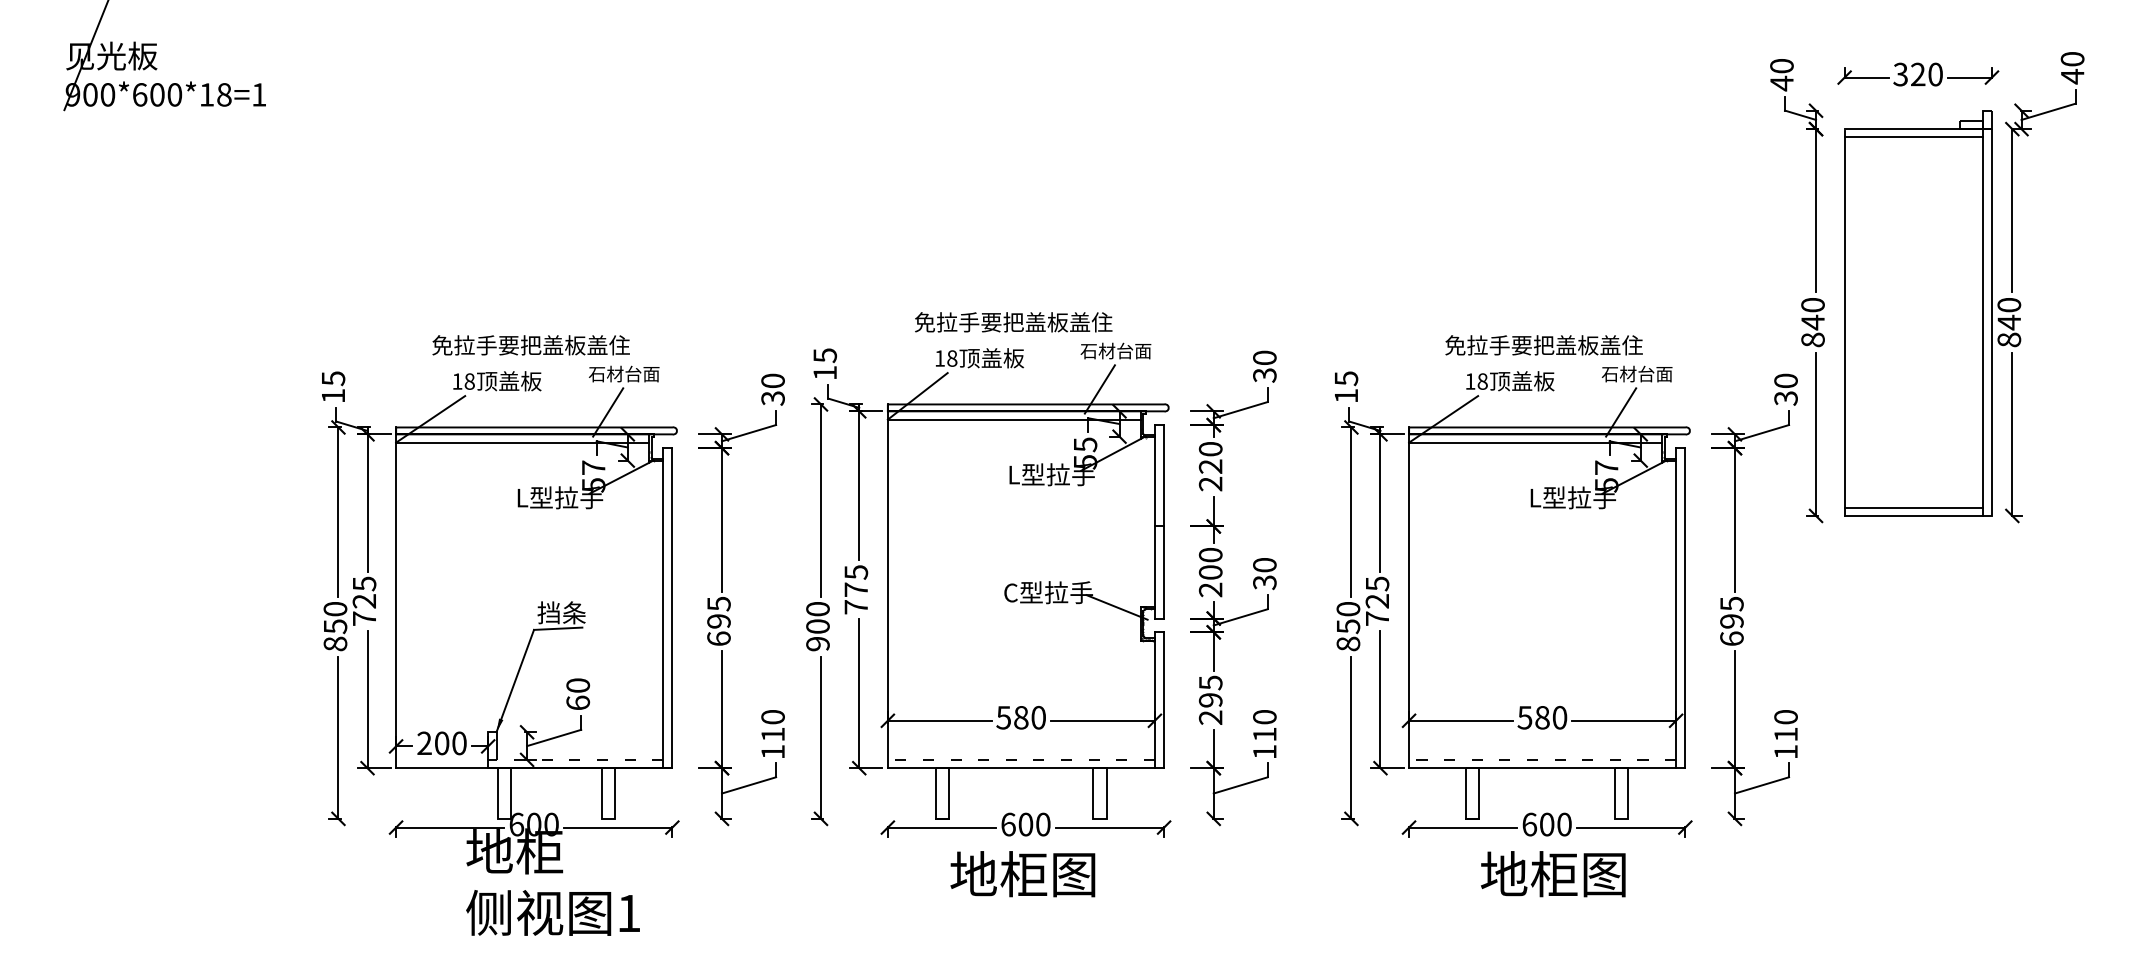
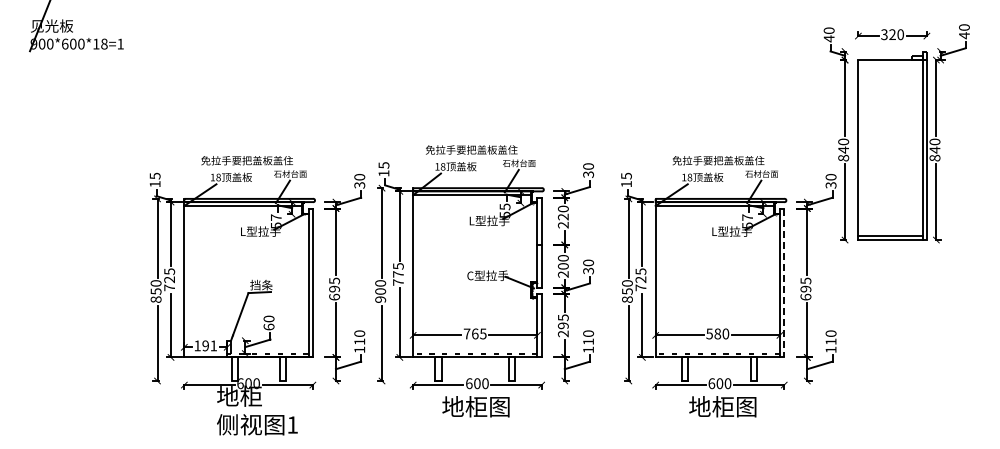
line: (1913, 136) -> (890, 63), removed
line: (1685, 609) -> (784, 283), solid -> dashed
text: (1019, 716) -> (474, 333), 580 -> 765
text: (441, 742) -> (205, 345), 200 -> 191

